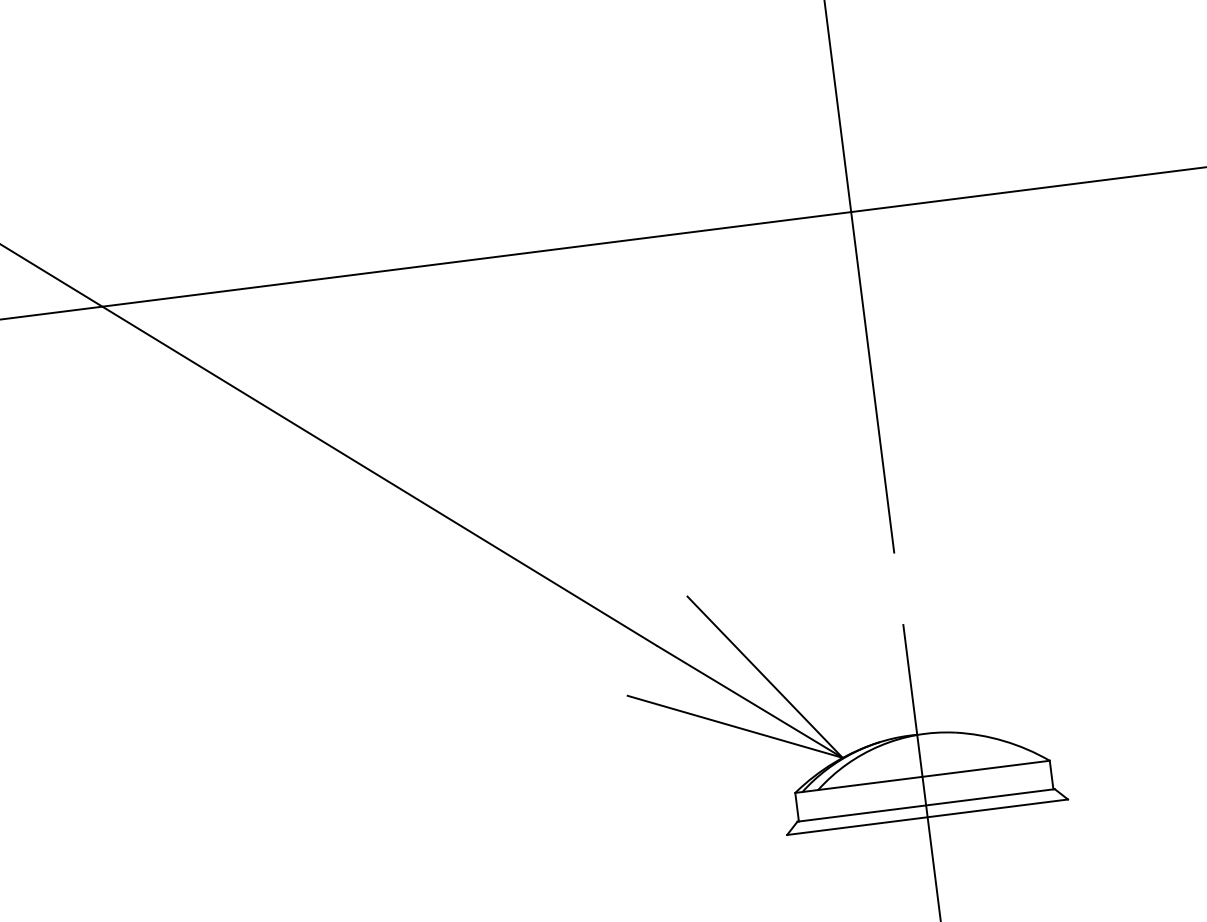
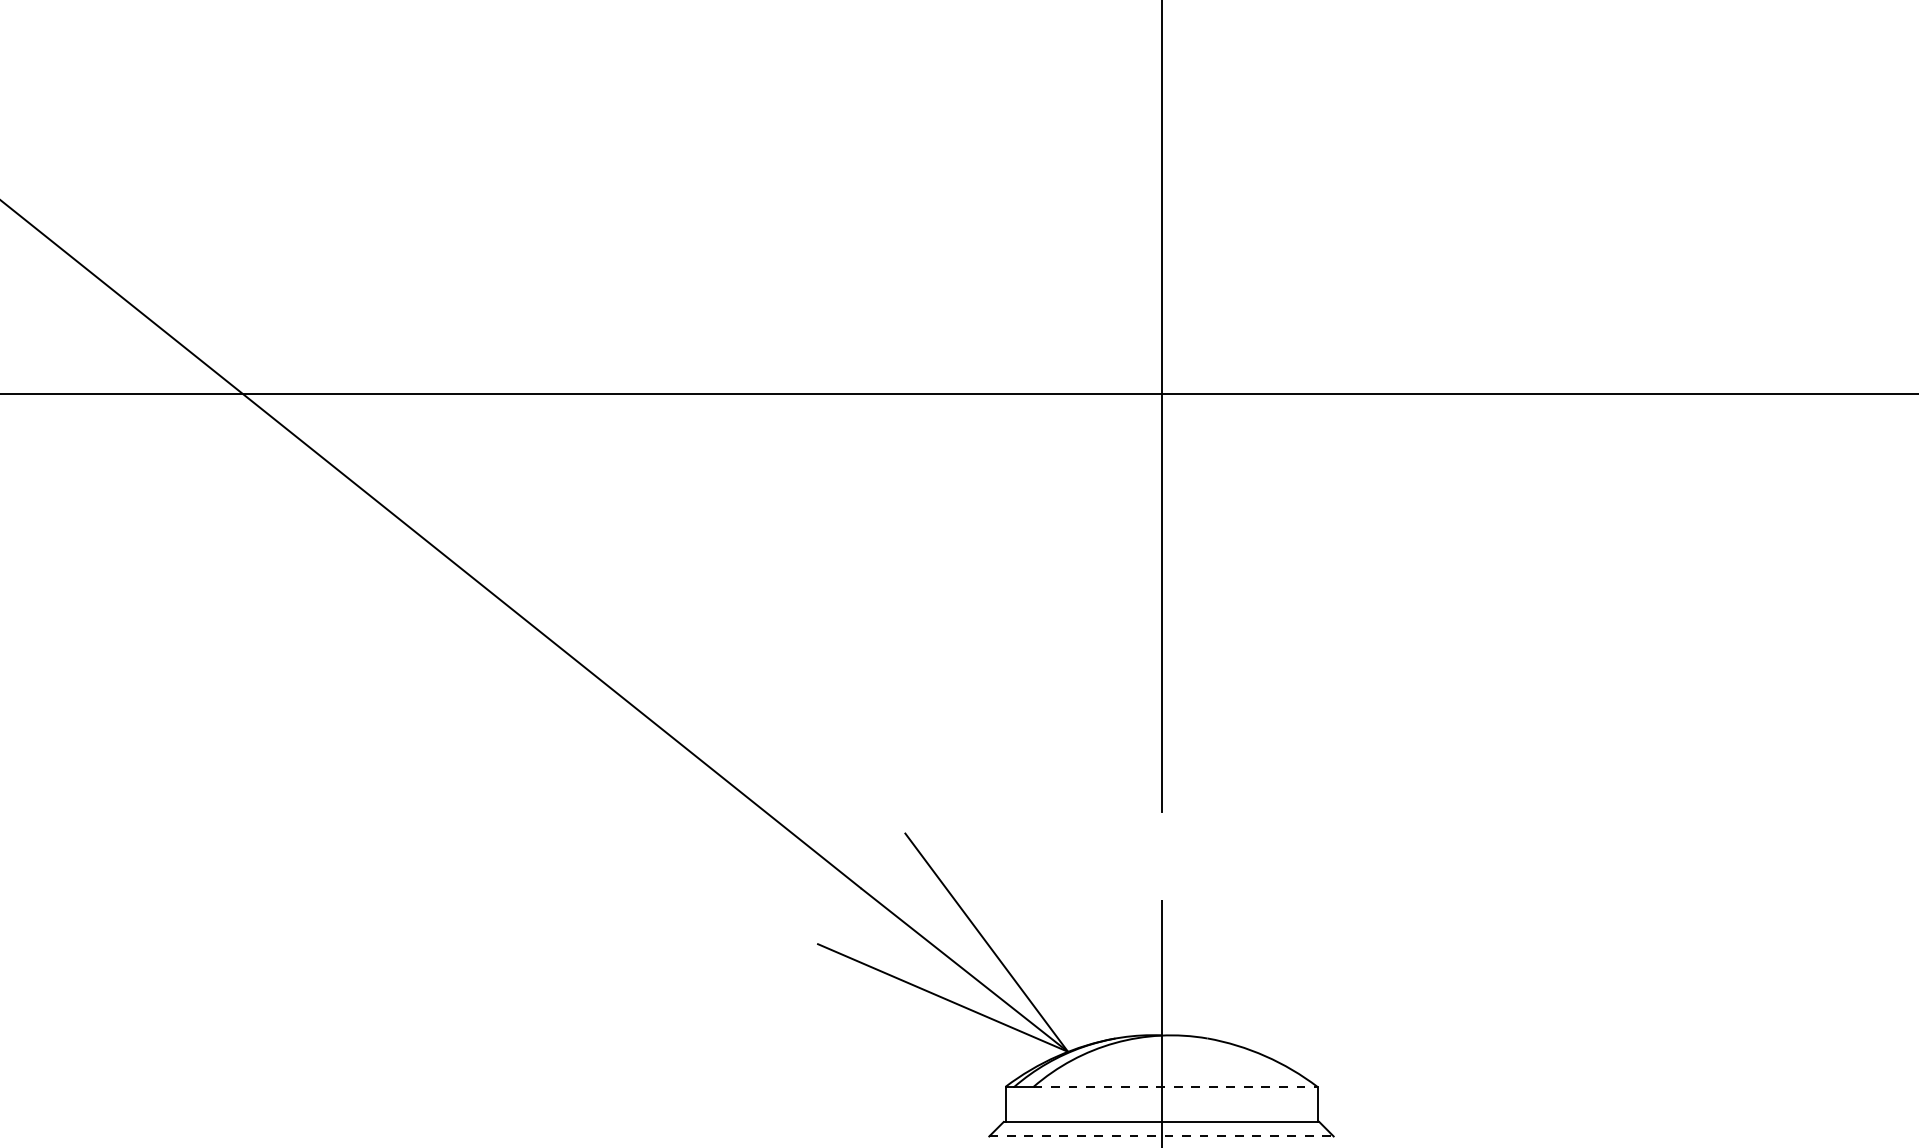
line: (934, 774) -> (1176, 1086), solid -> dashed
line: (927, 817) -> (1161, 1136), solid -> dashed

